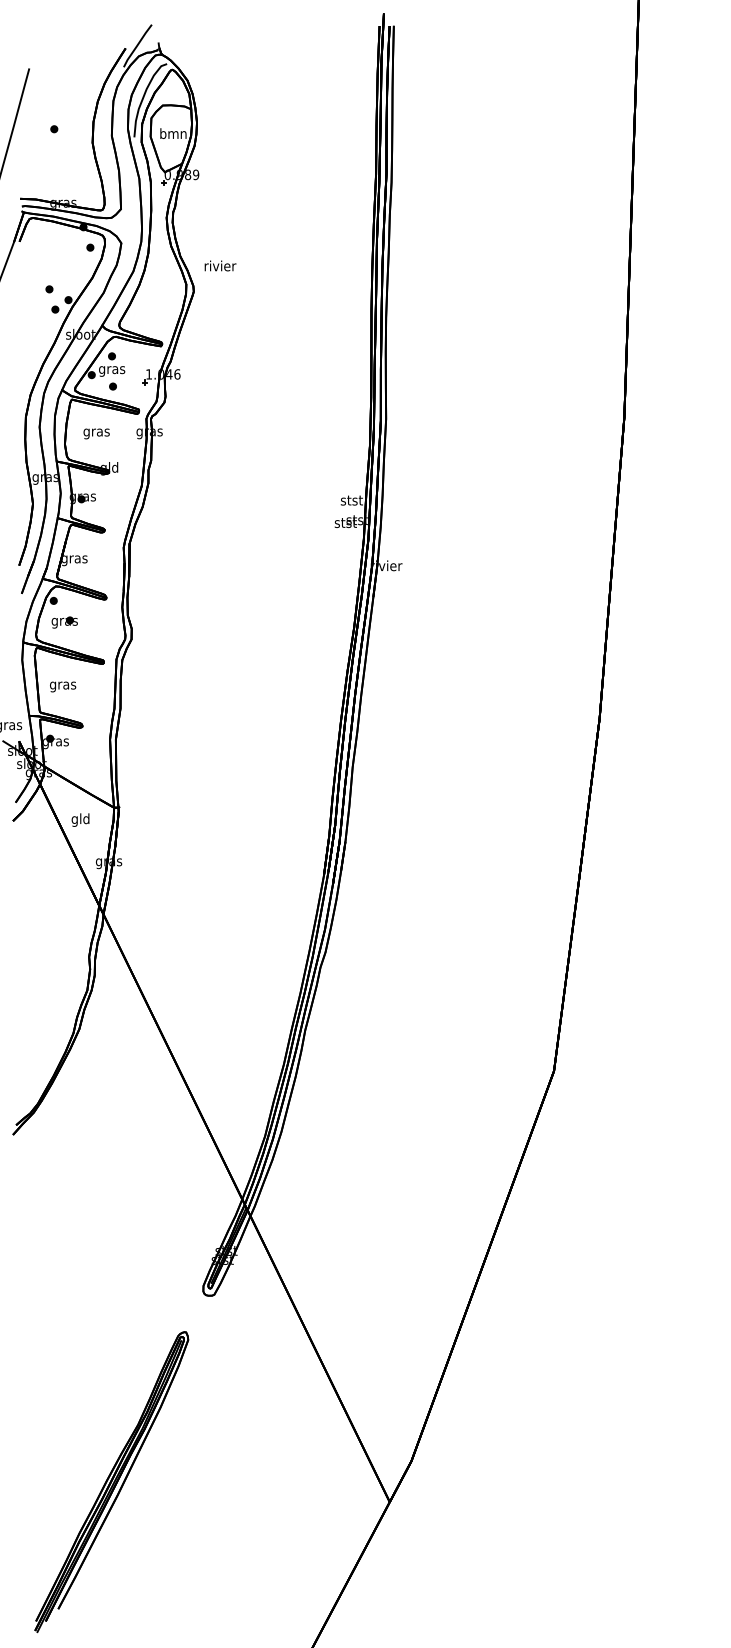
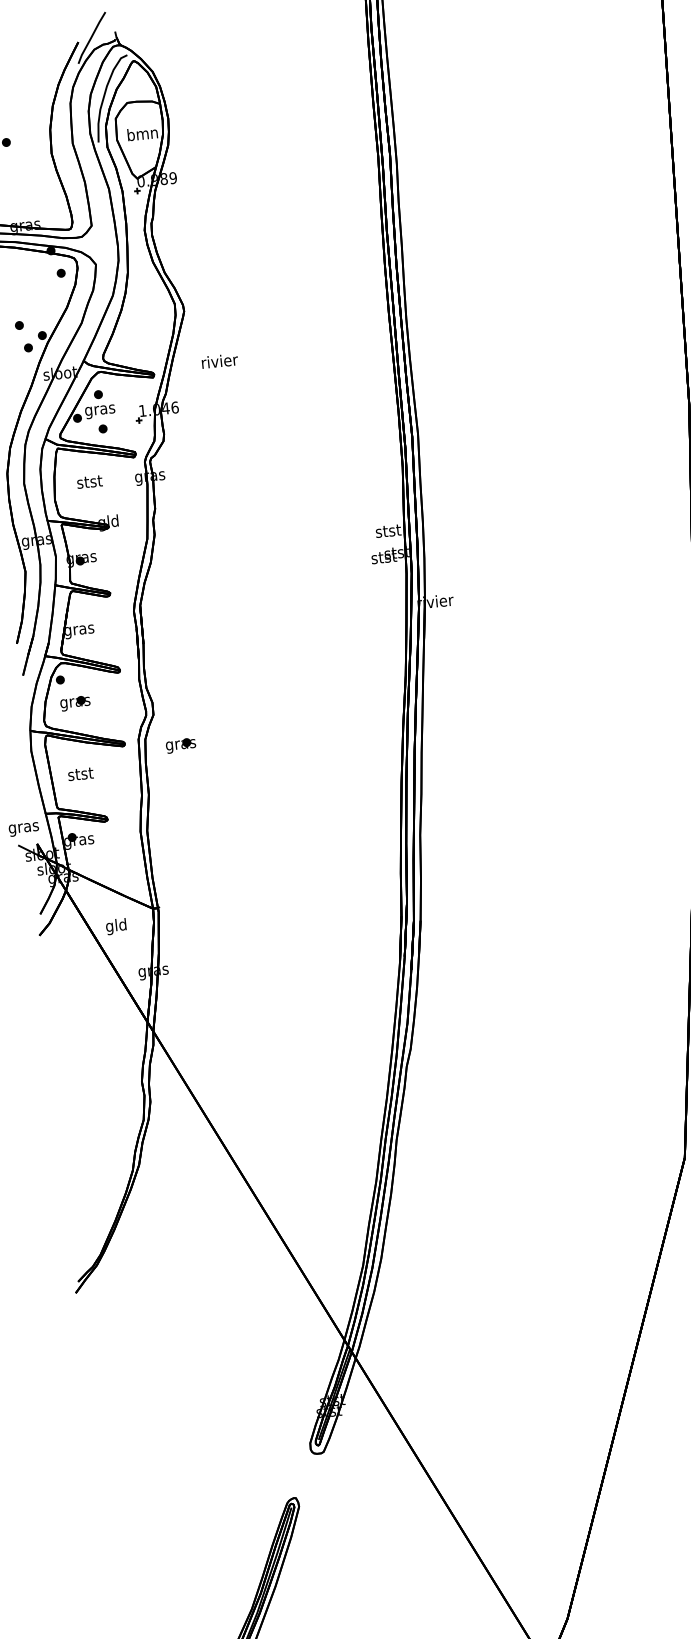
text: (220, 265) -> (219, 360), moved
text: (96, 432) -> (89, 483), gras -> stst
part: (152, 668) -> (180, 745), added
text: (63, 685) -> (81, 775), gras -> stst

